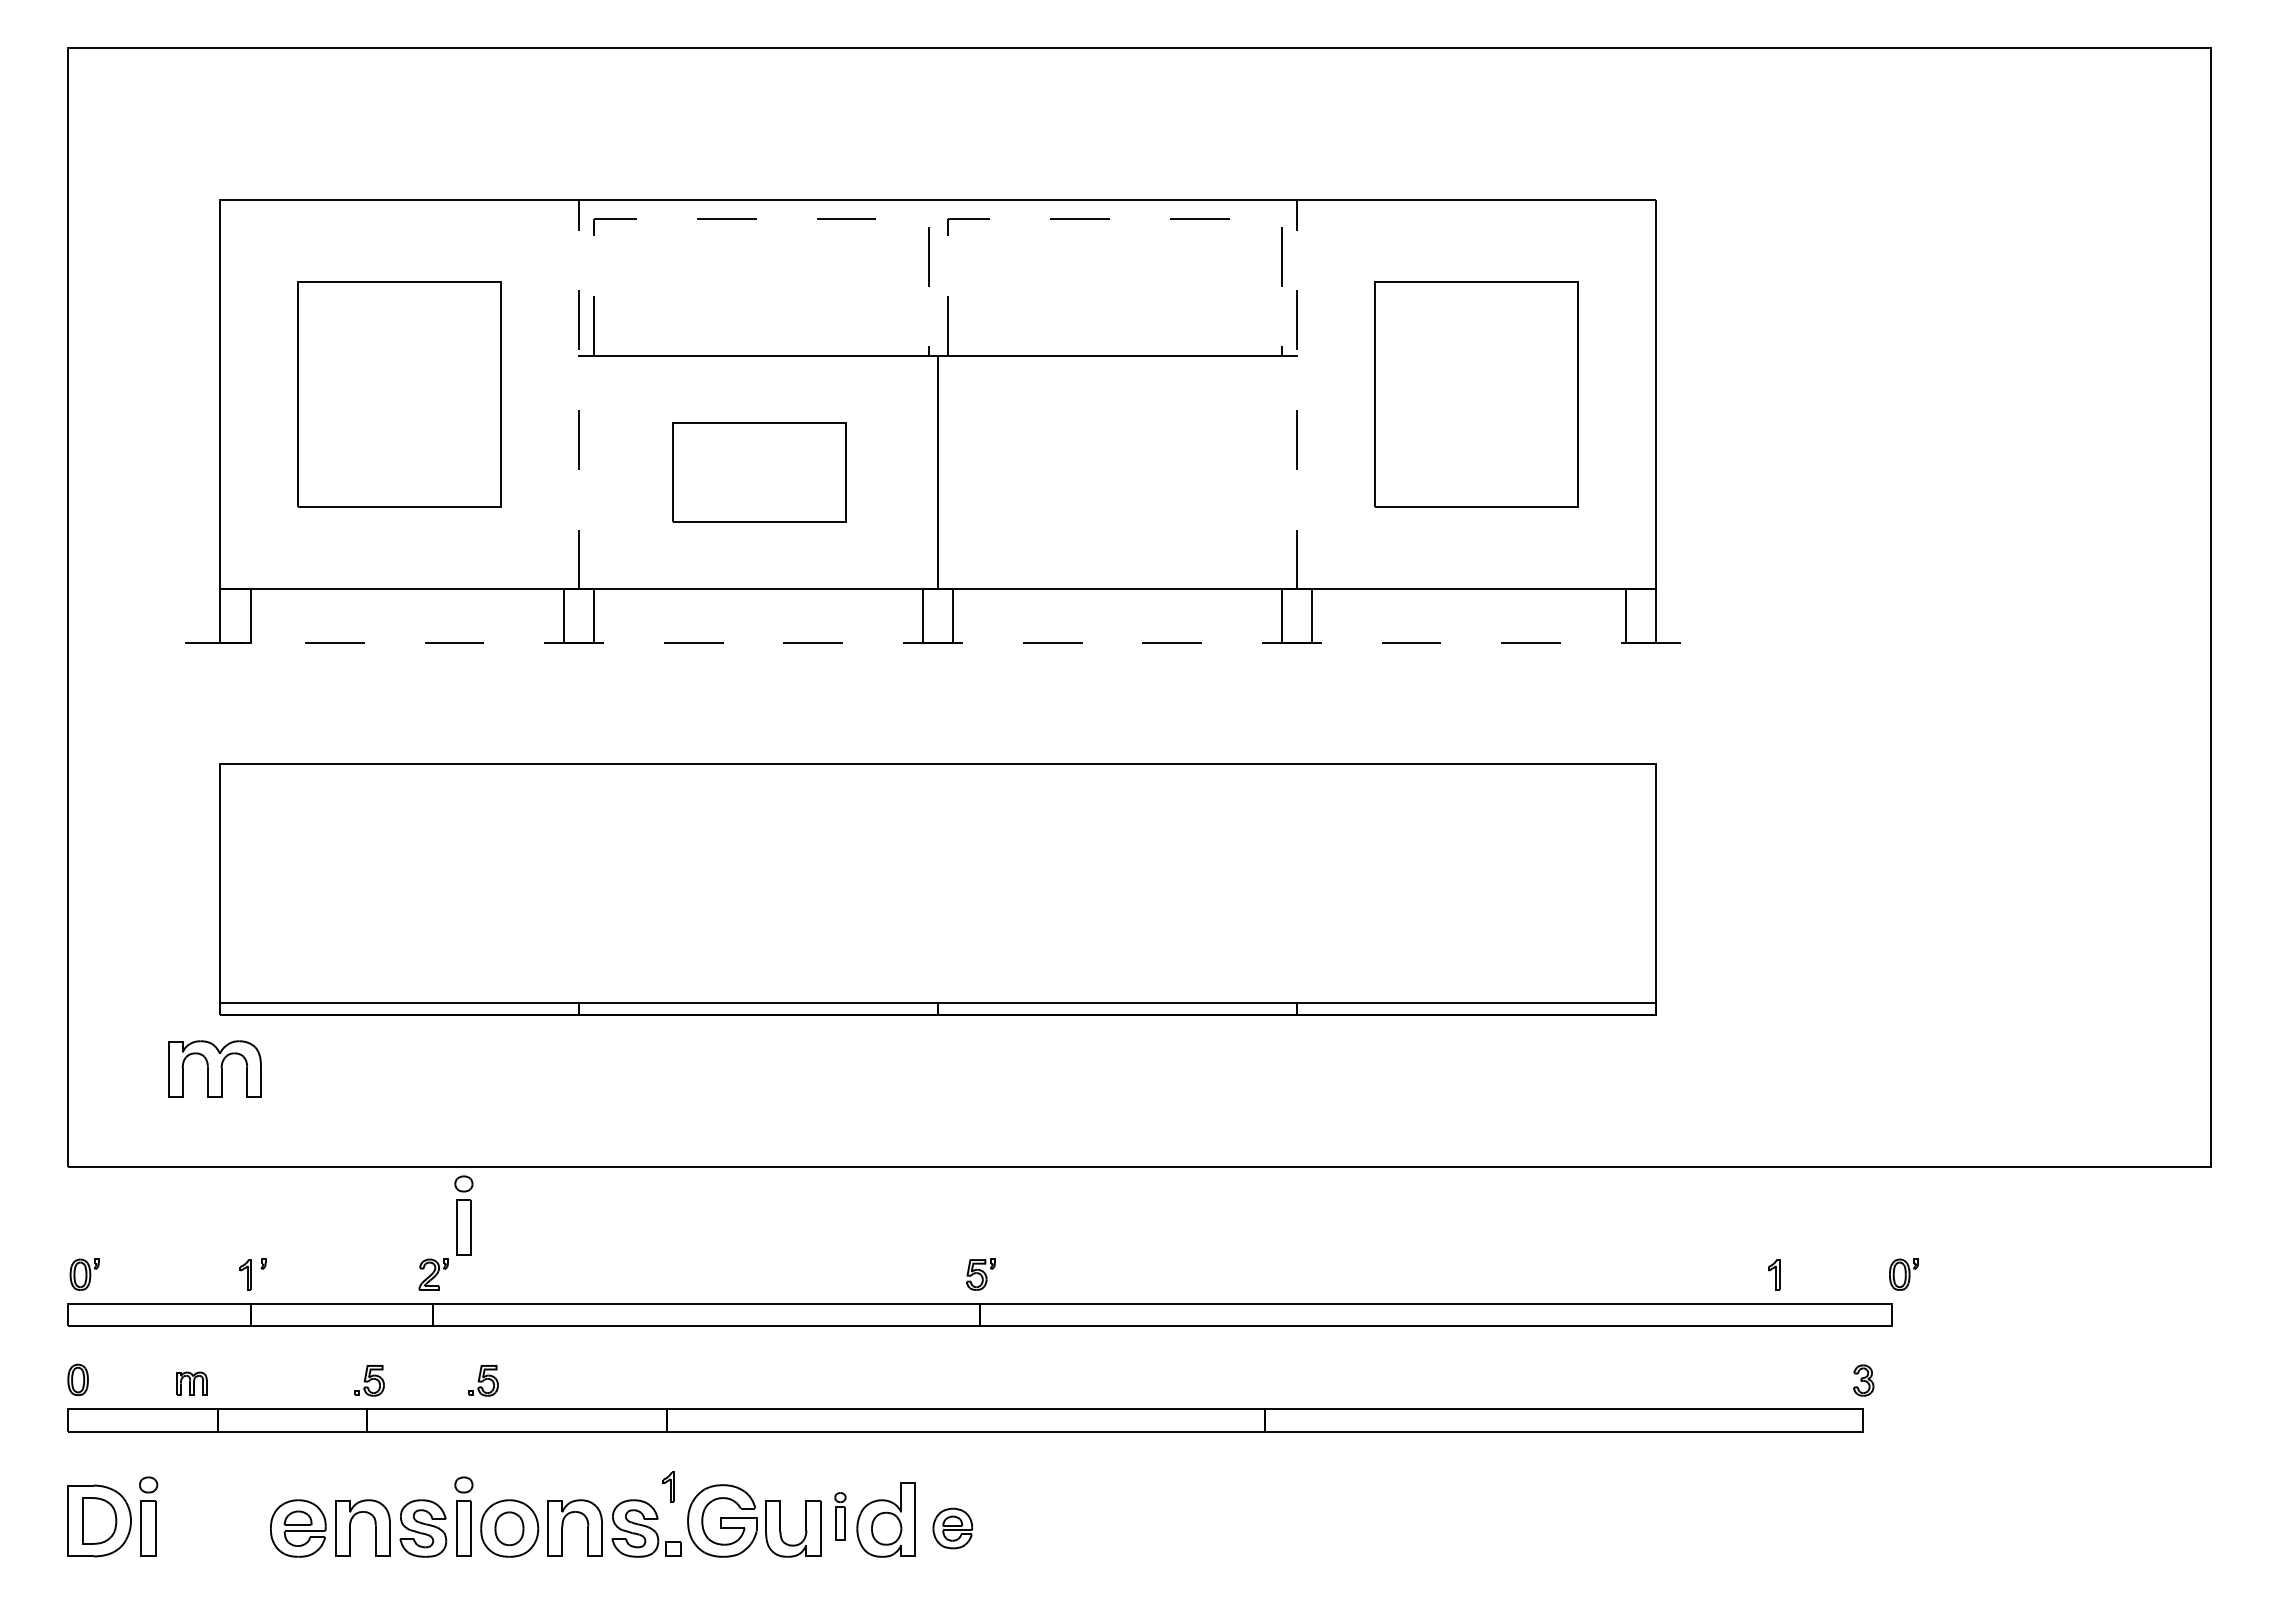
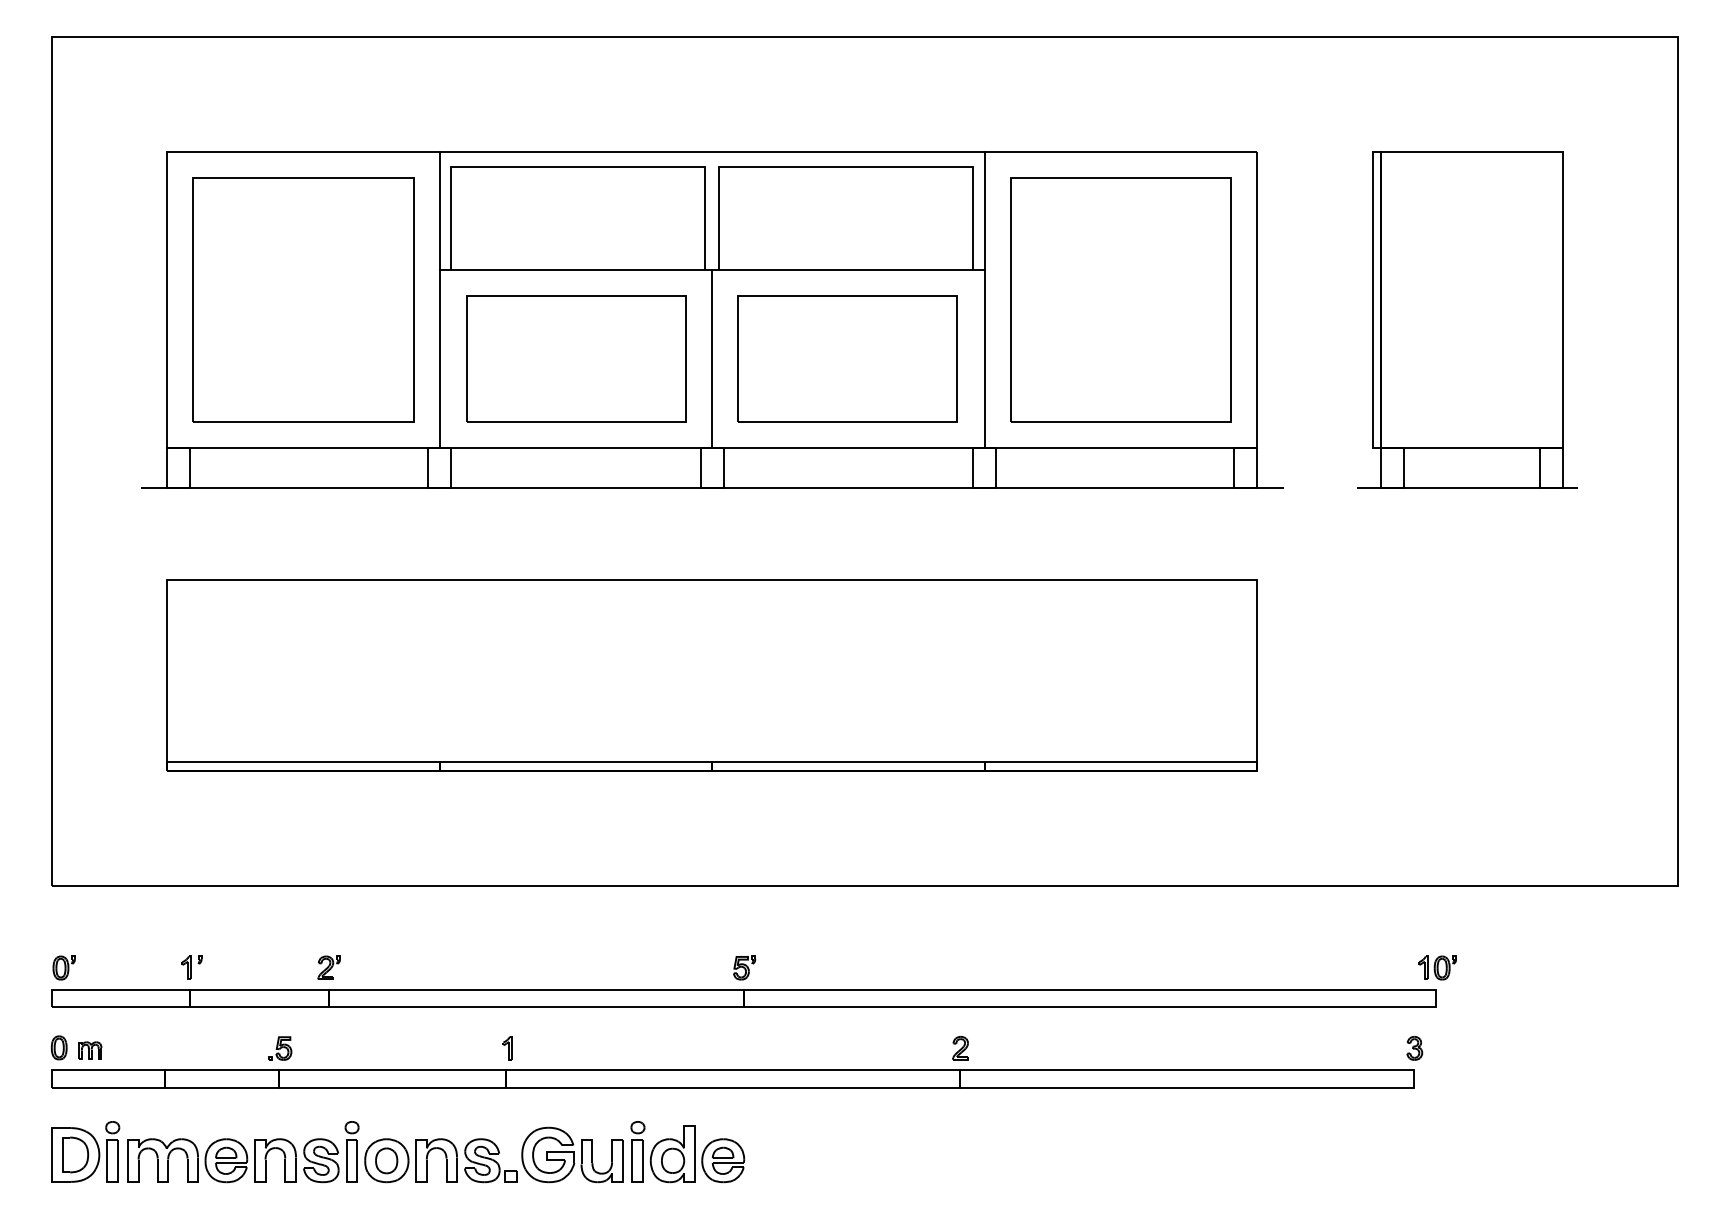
line: (762, 219) -> (578, 166), dashed -> solid
line: (1115, 219) -> (846, 166), dashed -> solid
part: (399, 394) -> (303, 299), size x1.43
line: (579, 394) -> (439, 299), dashed -> solid
line: (1297, 394) -> (984, 299), dashed -> solid
part: (1476, 394) -> (1120, 299), size x1.43
part: (1933, 421) -> (1467, 320), added
part: (759, 472) -> (576, 358), size x1.67
part: (1116, 472) -> (847, 358), added
line: (938, 642) -> (712, 488), dashed -> solid
part: (214, 1068) -> (162, 1159), moved
part: (463, 1215) -> (351, 923), removed
part: (1774, 1274) -> (1423, 967), moved
part: (1264, 1379) -> (959, 1047), added
part: (483, 1380) -> (366, 1048), removed
part: (191, 1383) -> (89, 1050), moved
part: (668, 1486) -> (507, 1047), moved
part: (840, 1516) -> (637, 1151), size x1.67
part: (952, 1528) -> (723, 1160), size x1.43

